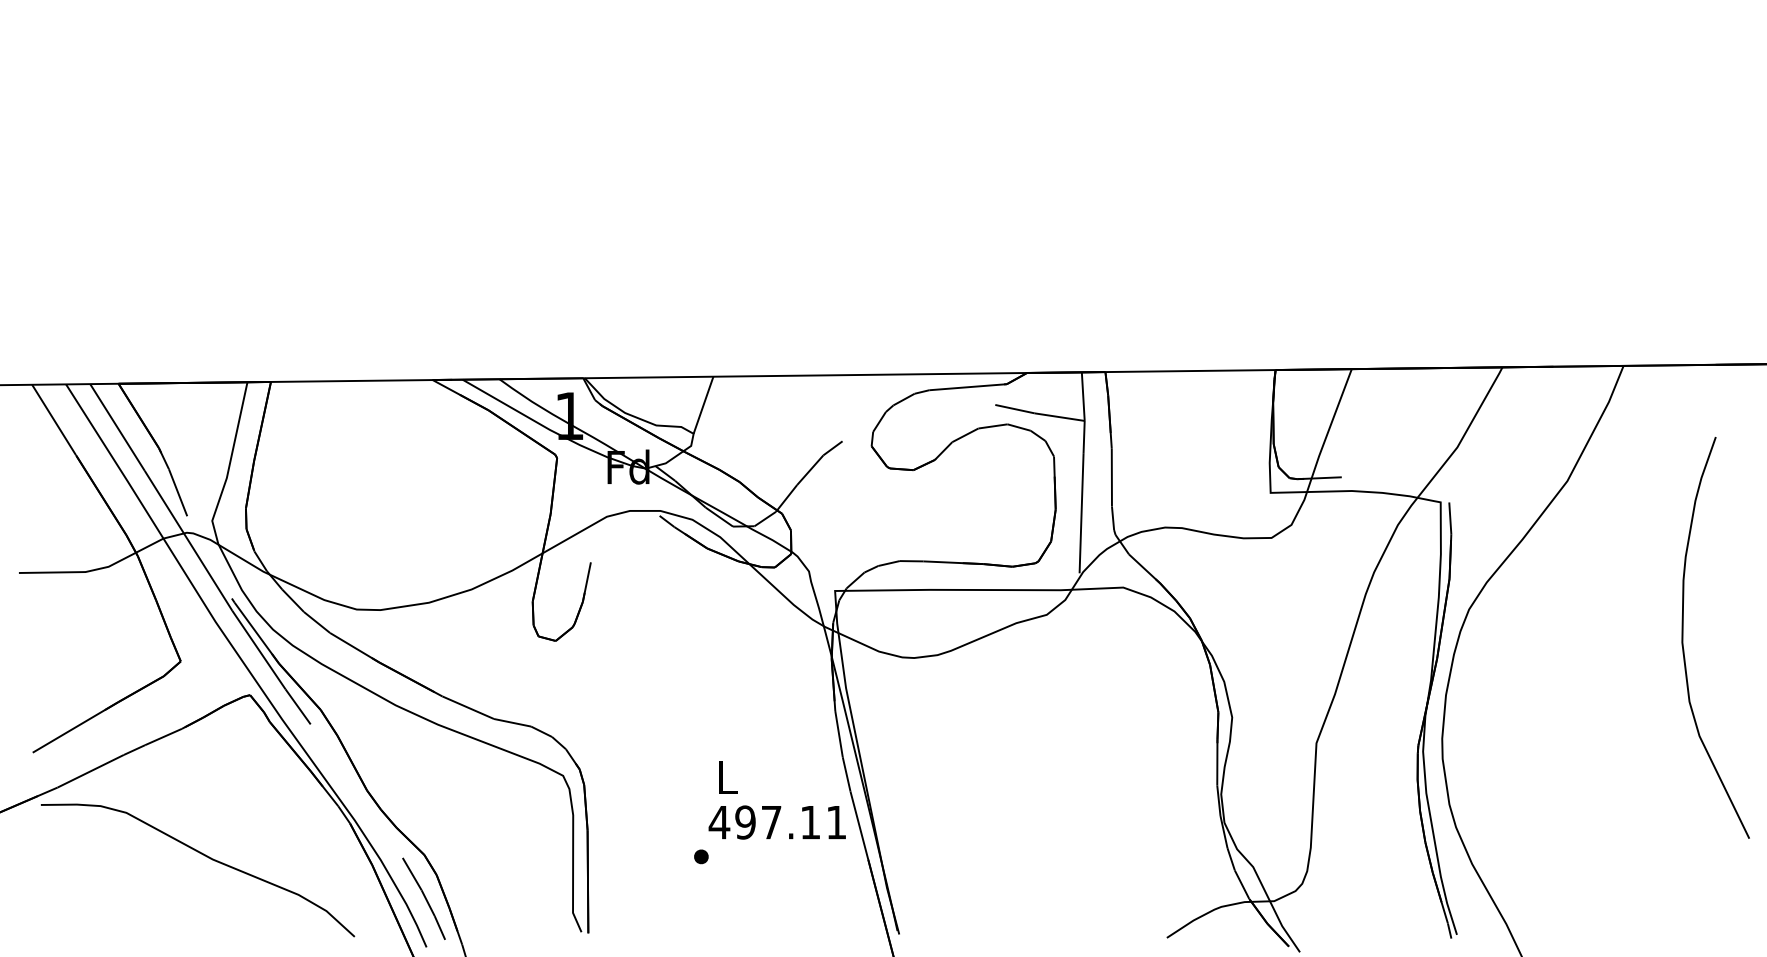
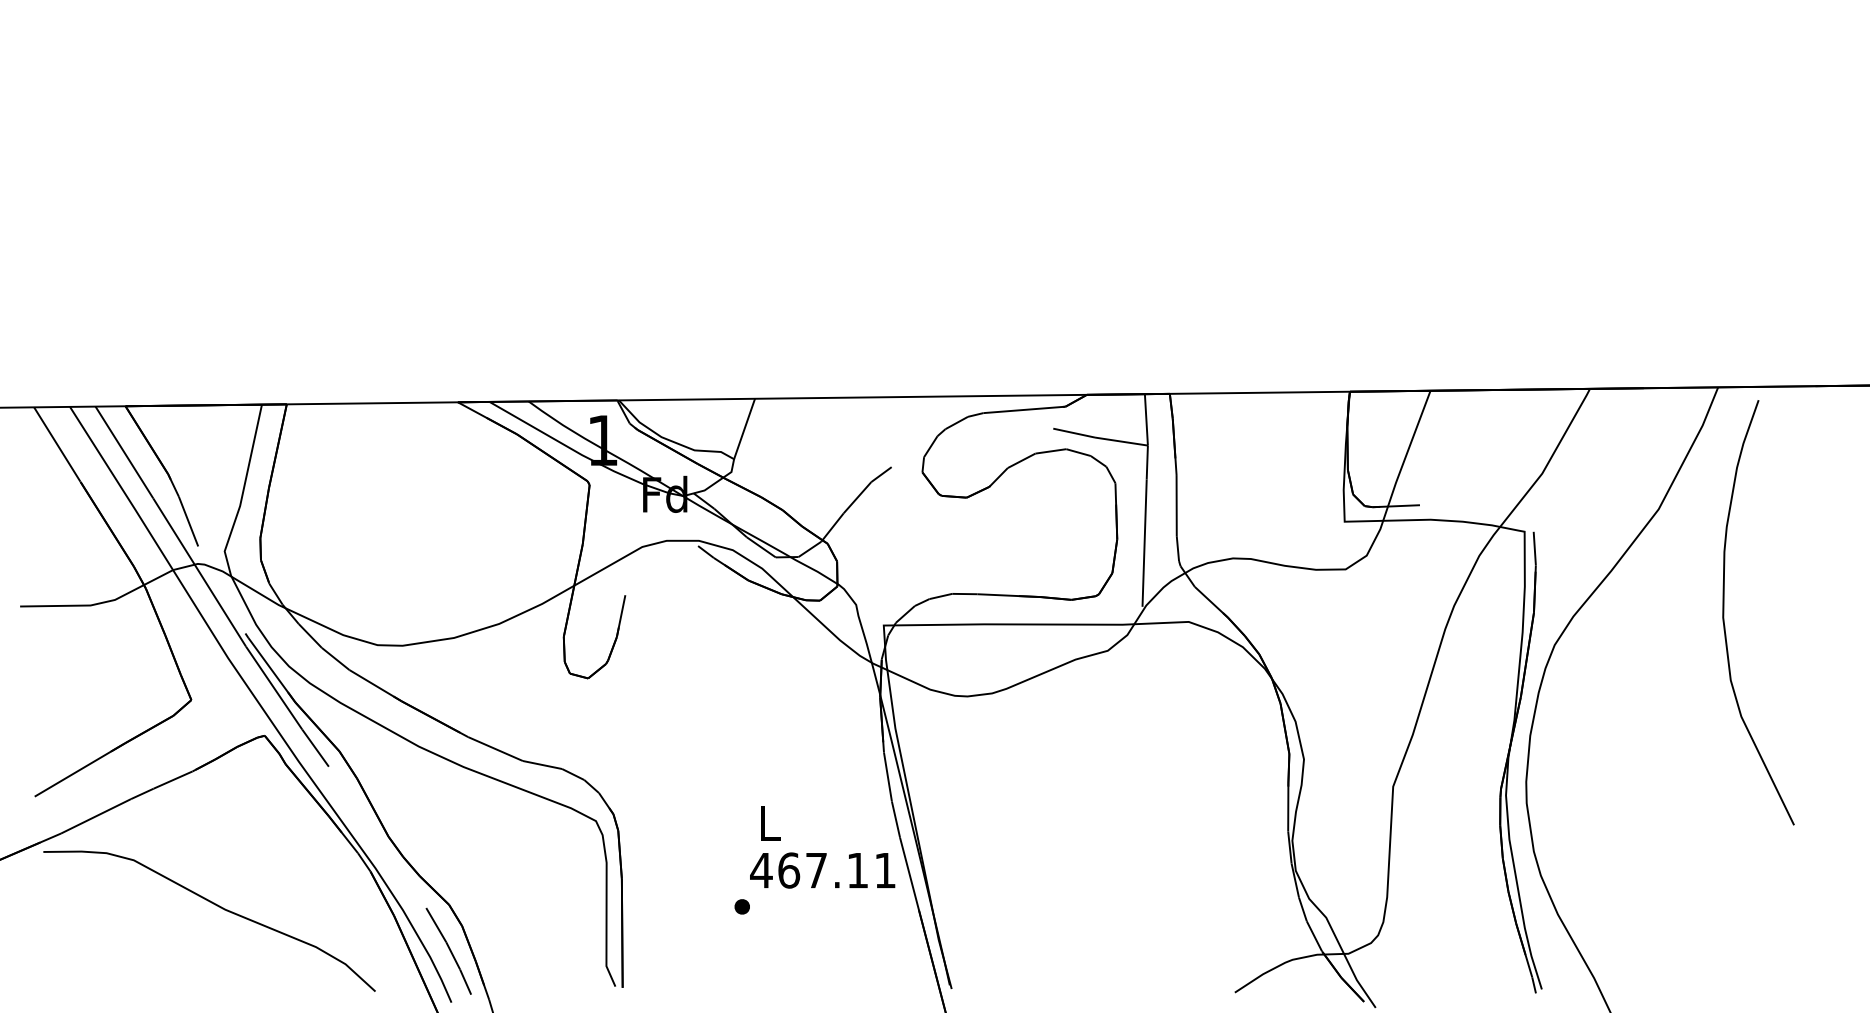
curve: (1683, 637) -> (1724, 612), moved
text: (745, 822) -> (788, 870), 497.11 -> 467.11

